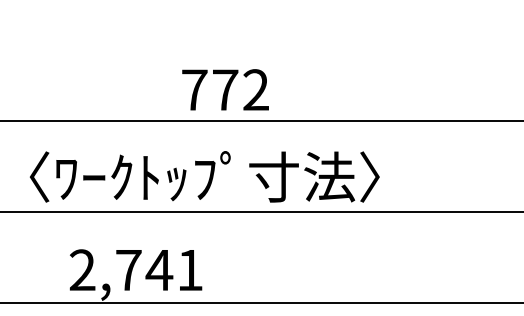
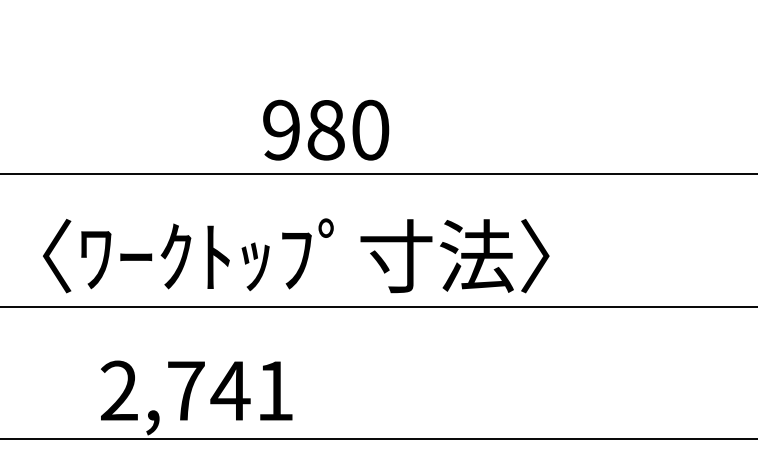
text: (225, 90) -> (326, 130), 772 -> 980

